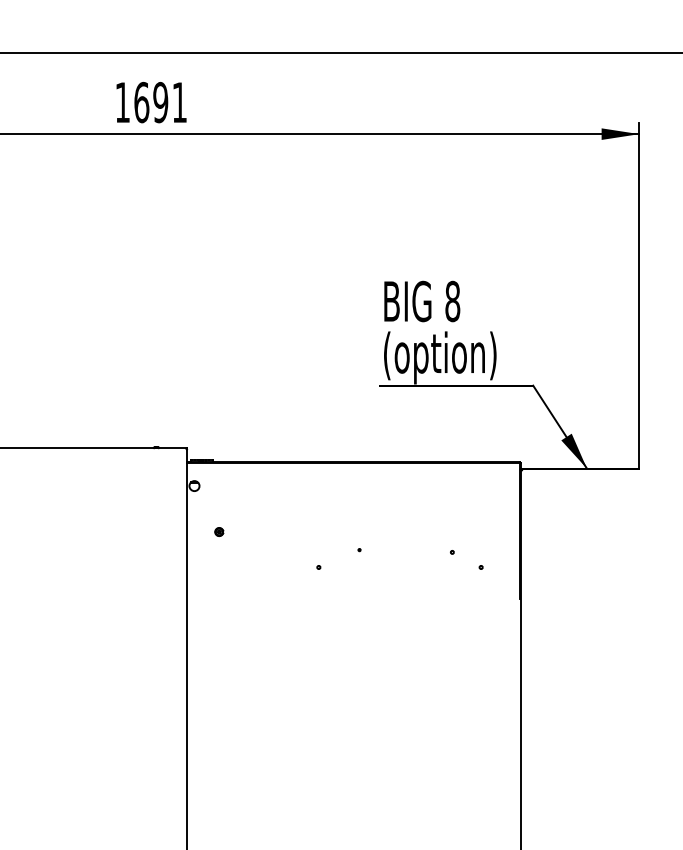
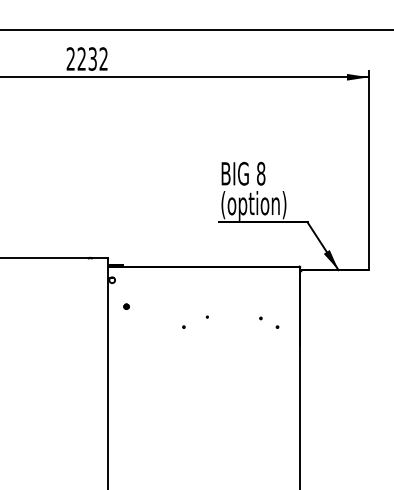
text: (149, 101) -> (86, 58), 1691 -> 2232

